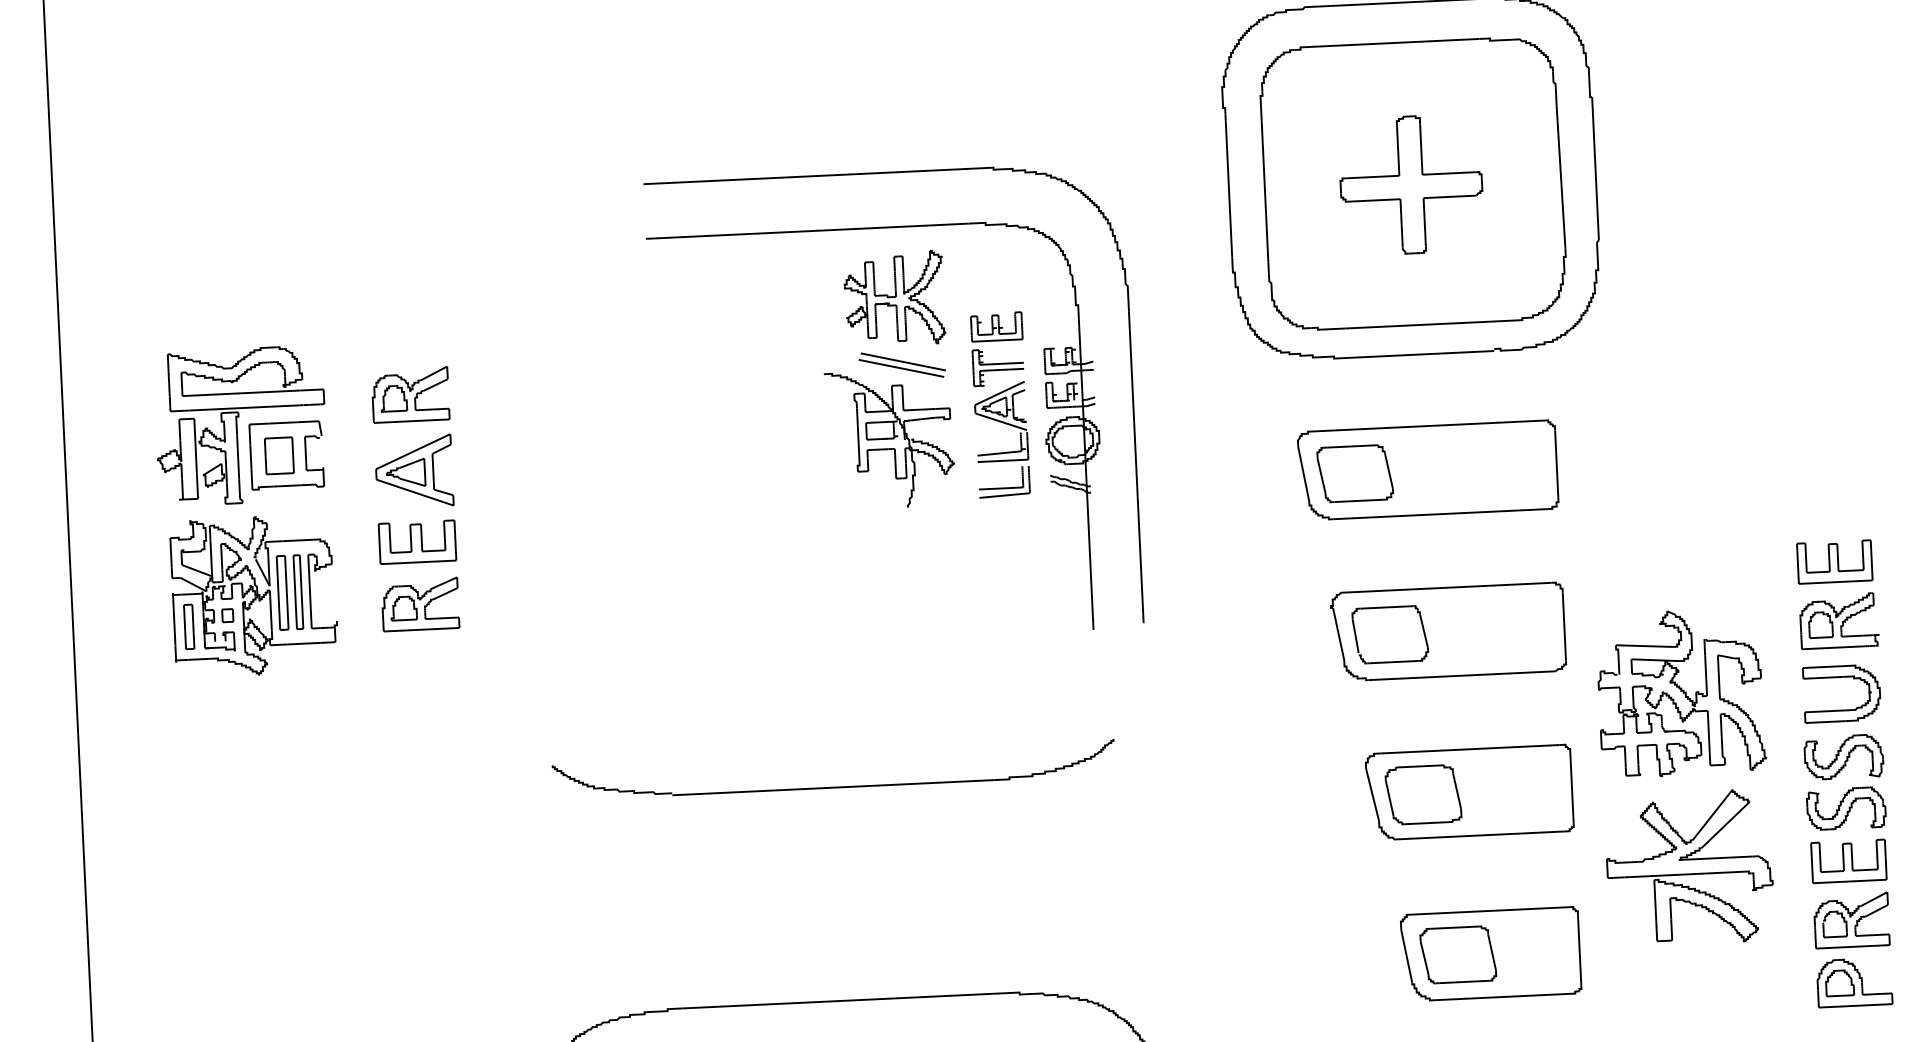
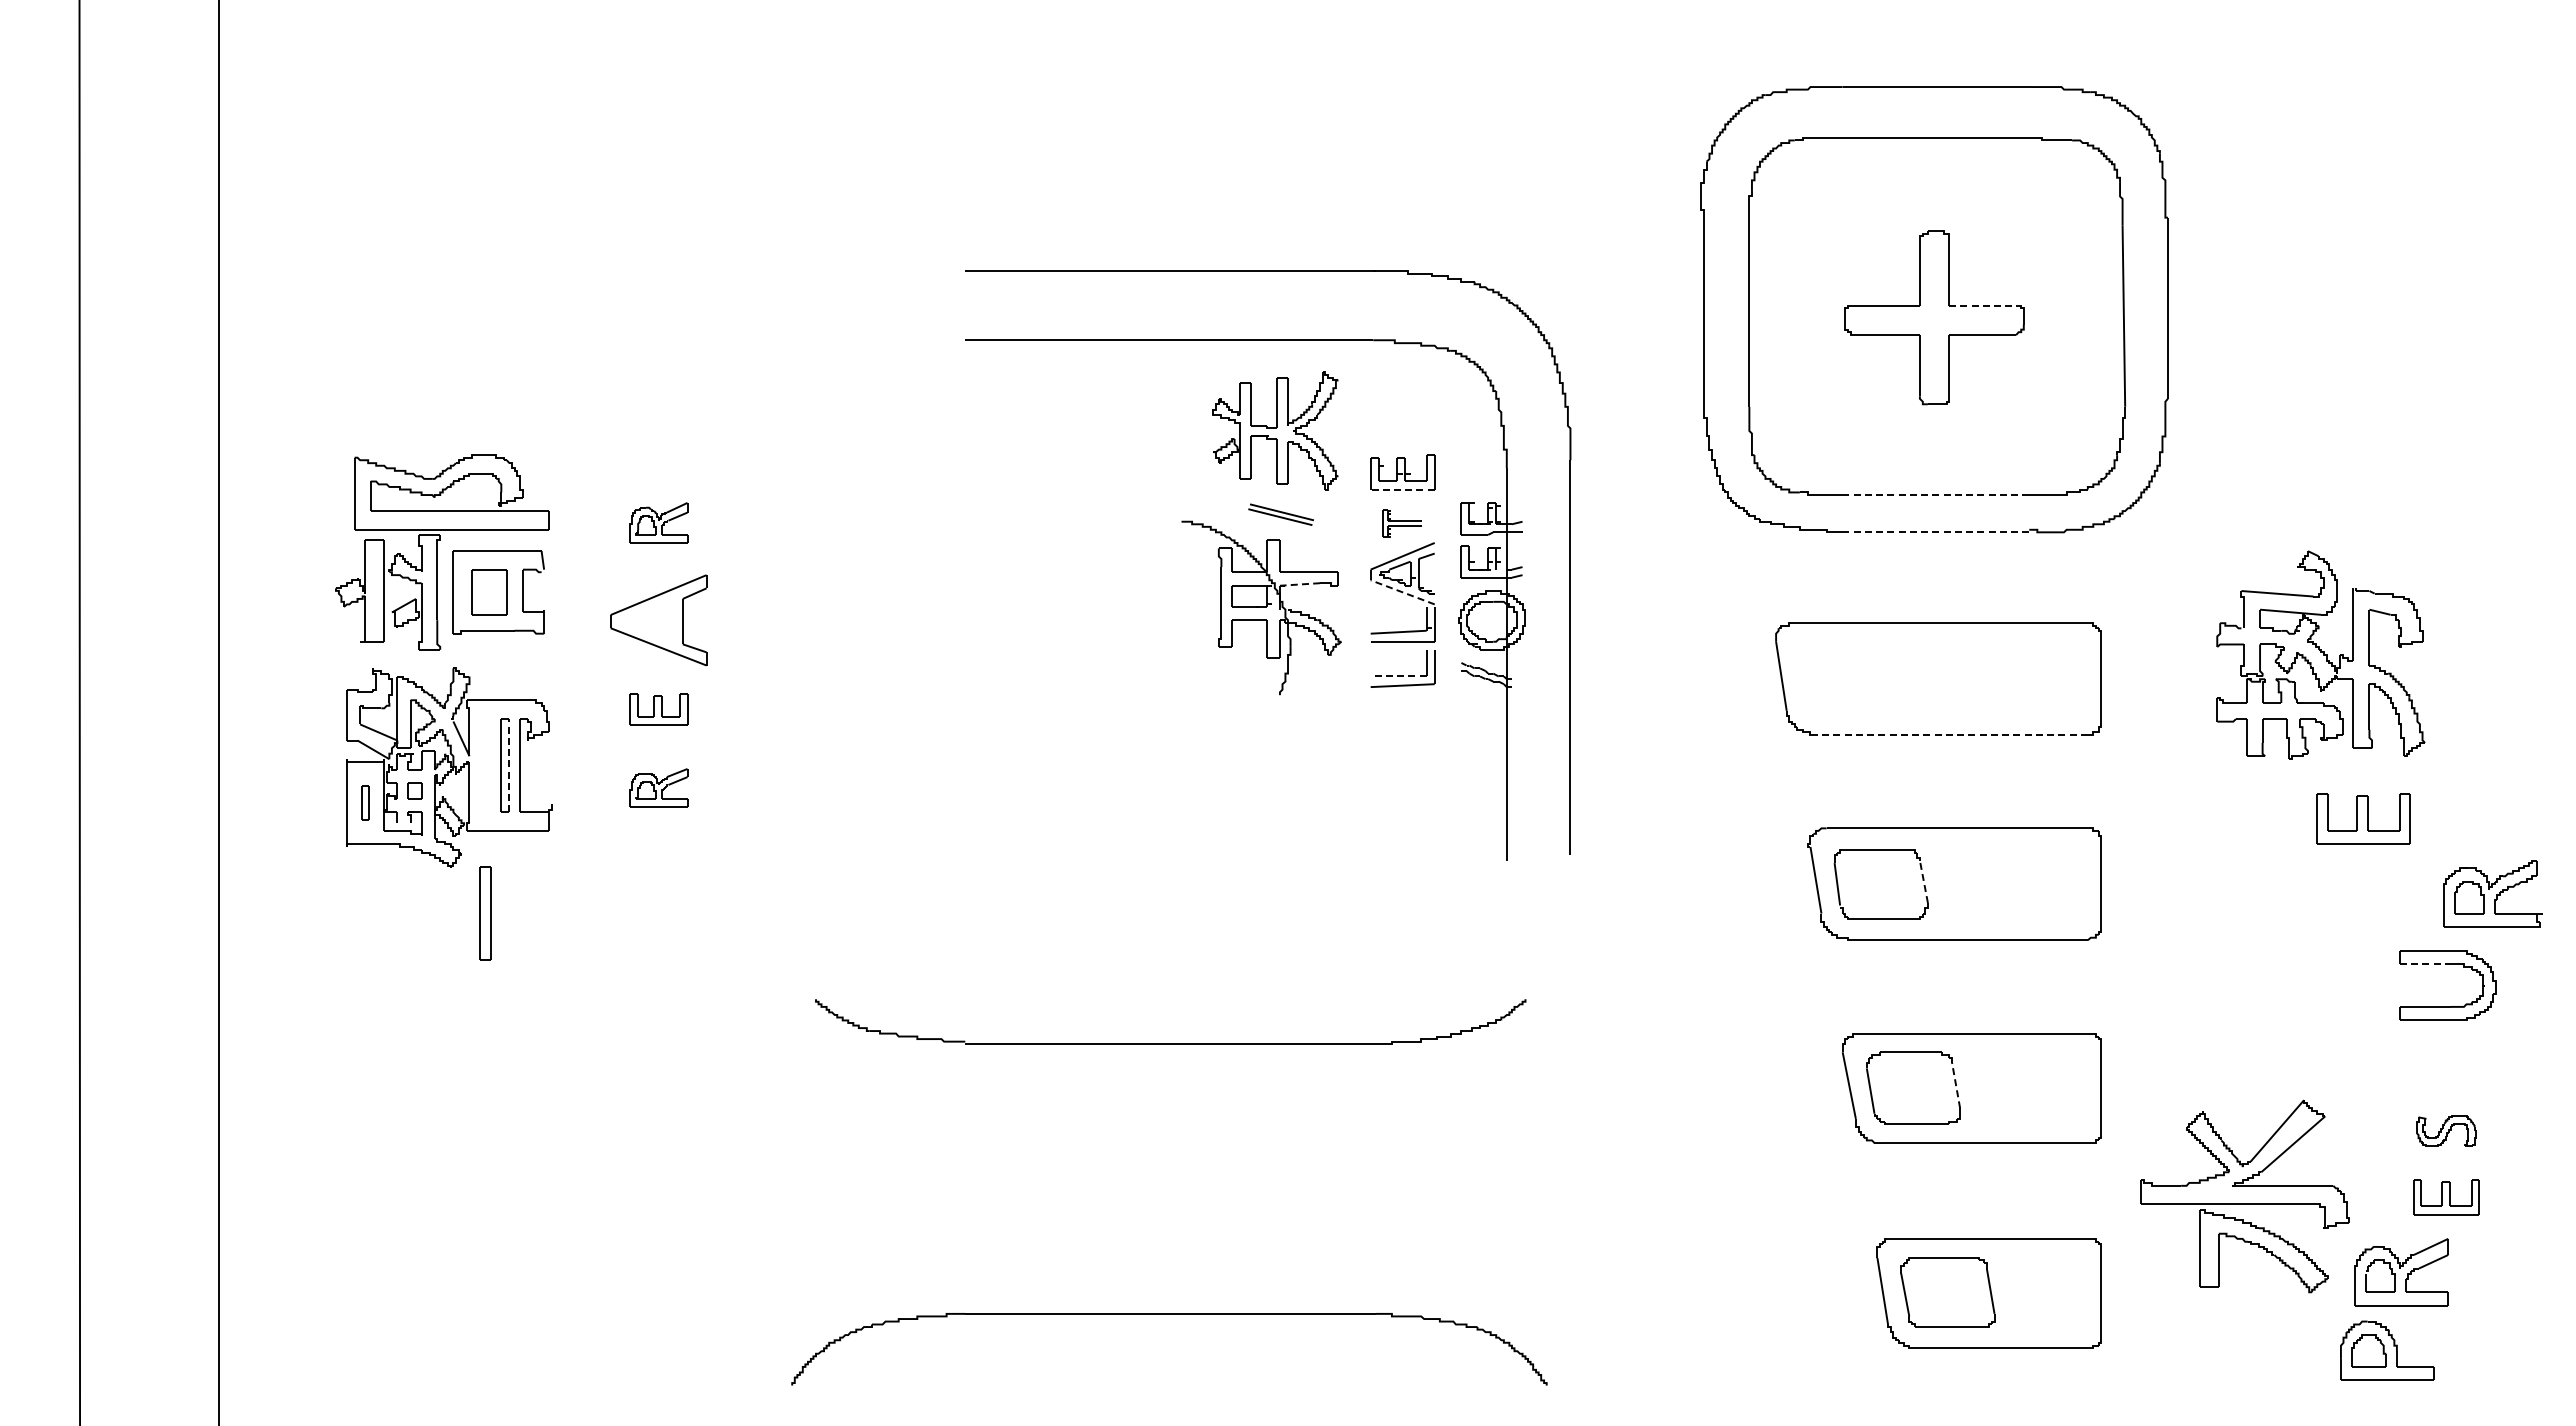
line: (1449, 173) -> (1983, 305), solid -> dashed
line: (1418, 325) -> (1935, 495), solid -> dashed
line: (997, 340) -> (1402, 489), solid -> dashed
line: (1420, 354) -> (1936, 532), solid -> dashed
part: (901, 364) -> (1280, 514), size x0.6
part: (998, 367) -> (1402, 523), size x0.6
part: (410, 394) -> (658, 522), size x0.6
line: (919, 419) -> (1299, 584), solid -> dashed
line: (1001, 421) -> (1402, 592), solid -> dashed
part: (405, 473) -> (647, 621), removed
part: (1355, 473) -> (1846, 678), removed
line: (1001, 488) -> (1398, 676), solid -> dashed
line: (1440, 514) -> (1951, 735), solid -> dashed
part: (417, 542) -> (658, 709), size x0.6
part: (1834, 561) -> (2363, 818), moved
line: (301, 591) -> (509, 765), solid -> dashed
part: (282, 592) -> (485, 913), moved
part: (420, 603) -> (658, 787), size x0.6
part: (1839, 620) -> (2492, 893), moved
part: (189, 626) -> (365, 802), size x0.6
line: (1423, 630) -> (1923, 881), solid -> dashed
line: (1823, 677) -> (2425, 964), solid -> dashed
part: (1680, 692) -> (2320, 654), moved
part: (1843, 756) -> (2446, 1065), removed
line: (1457, 790) -> (1956, 1085), solid -> dashed
part: (1846, 808) -> (2446, 1130), size x0.6
part: (1848, 861) -> (2446, 1197), size x0.7
part: (1851, 920) -> (2401, 1272), moved
part: (1854, 982) -> (2387, 1350), moved

